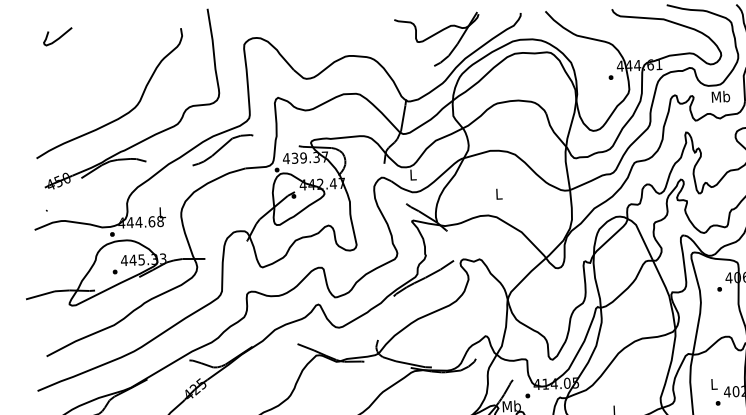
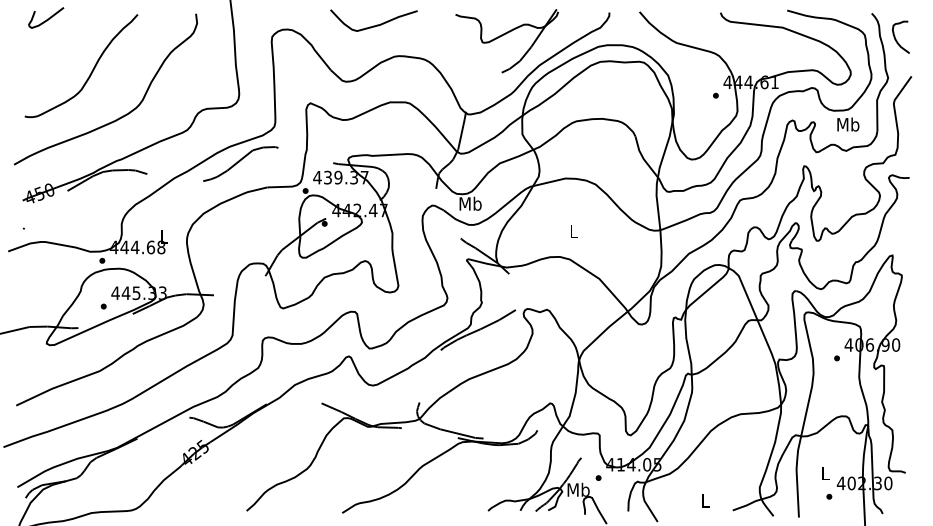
curve: (329, 30) -> (376, 24), added
curve: (96, 80) -> (90, 72), added
text: (413, 174) -> (470, 203), L -> Mb

